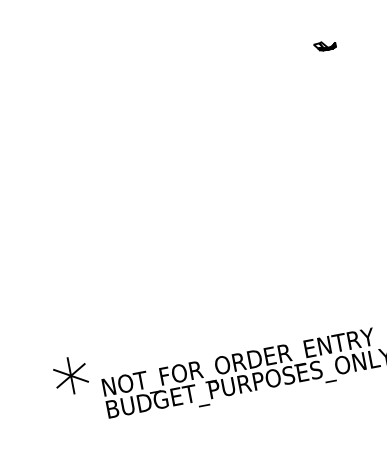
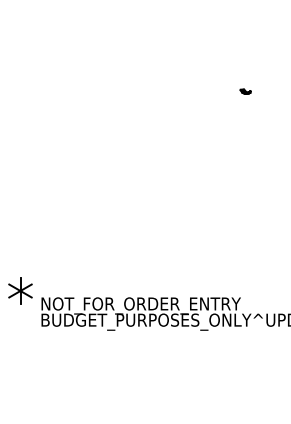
part: (325, 46) -> (245, 91), size x0.7

